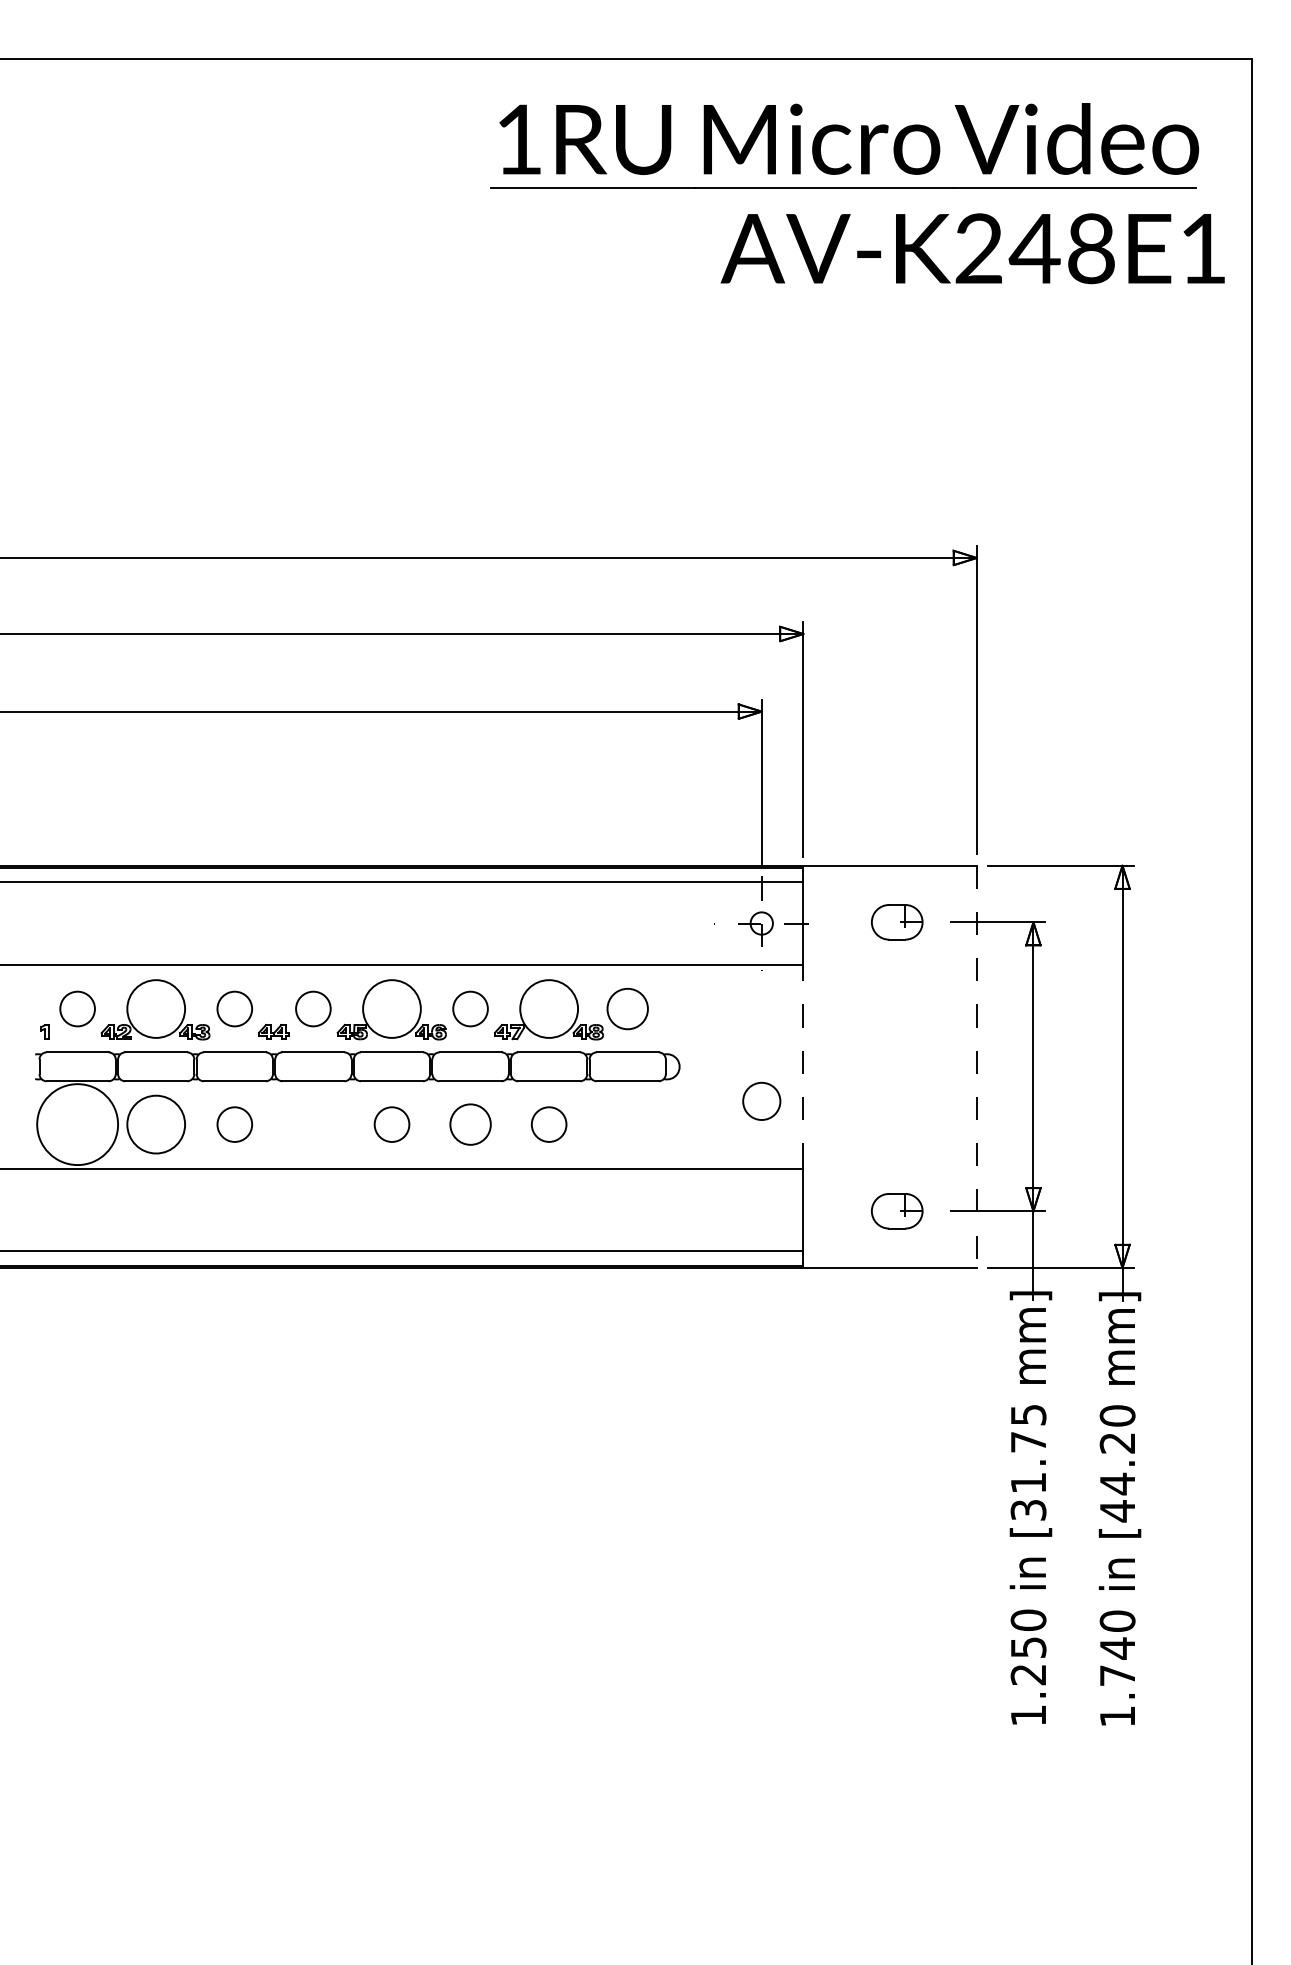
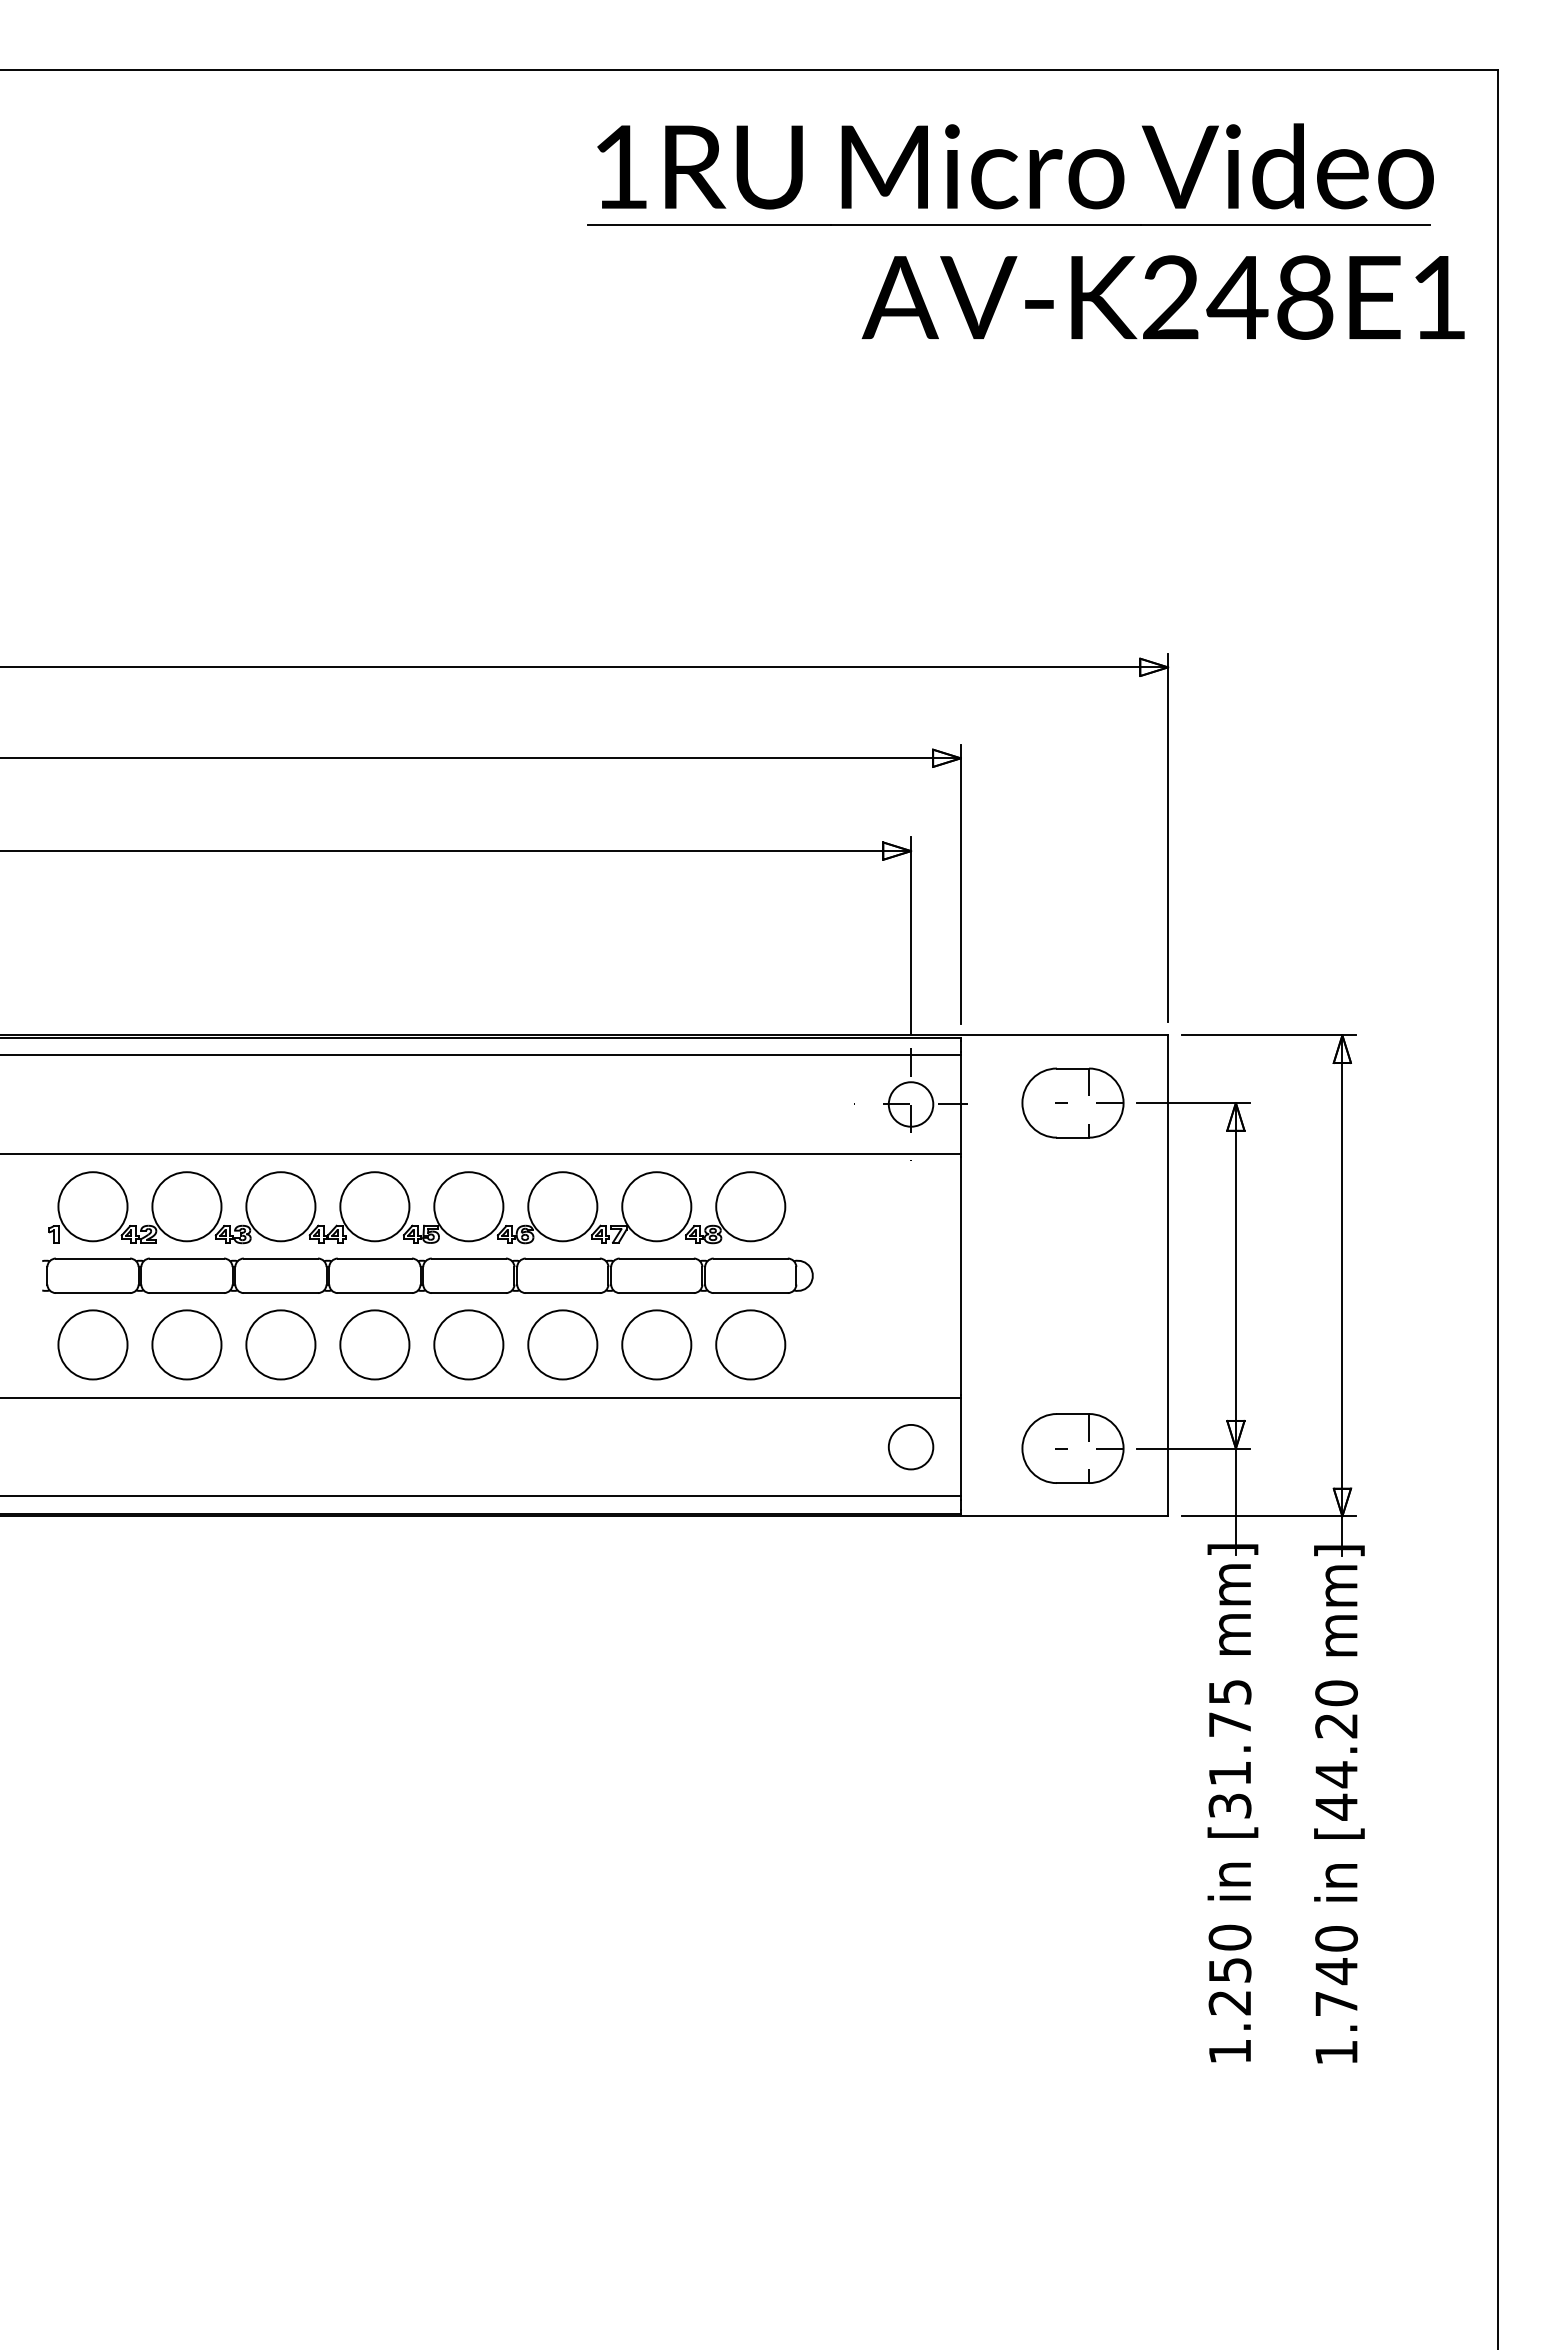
part: (896, 921) -> (1072, 1102), size x1.67
circle: (761, 923) -> (910, 1104), size x1.67
circle: (77, 1008) -> (92, 1206), size x1.67
circle: (234, 1008) -> (280, 1206), size x1.67
circle: (313, 1008) -> (374, 1206), size x1.67
circle: (470, 1008) -> (562, 1206), size x1.67
circle: (627, 1008) -> (750, 1206), size x1.43
line: (803, 1066) -> (960, 1275), dashed -> solid
line: (977, 1067) -> (1168, 1276), dashed -> solid
circle: (761, 1101) -> (910, 1447), moved
circle: (77, 1124) -> (92, 1344), size x0.71
circle: (234, 1124) -> (280, 1344), size x1.67
circle: (313, 1124) -> (374, 1344), added
circle: (391, 1124) -> (468, 1344), size x1.67
circle: (470, 1124) -> (562, 1344), size x1.43
circle: (548, 1124) -> (656, 1344), size x1.67
circle: (627, 1124) -> (750, 1344), added
part: (896, 1211) -> (1072, 1448), size x1.67

